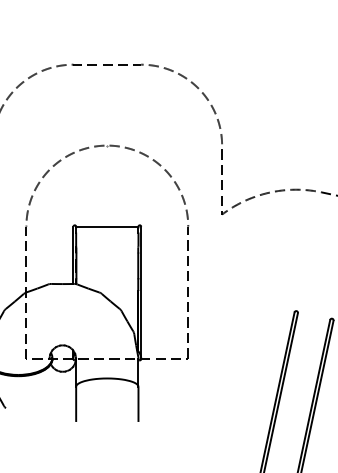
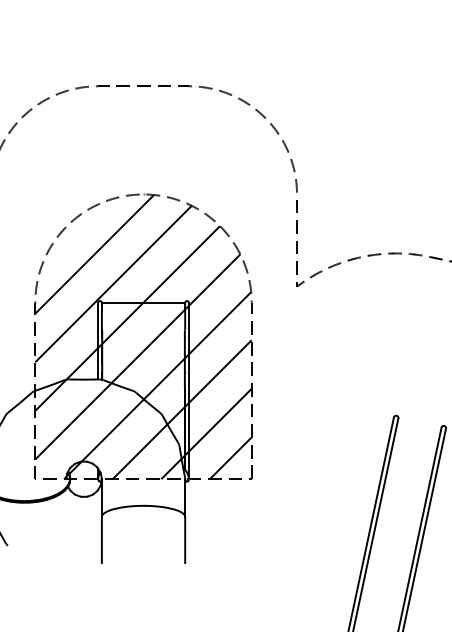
hatch: (107, 251) -> (143, 336), added

